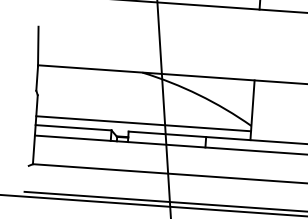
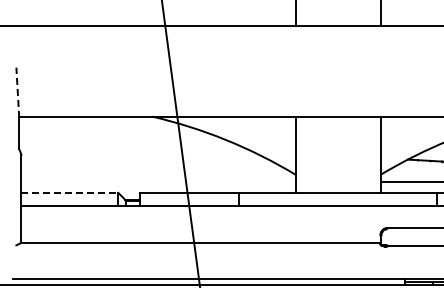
line: (38, 46) -> (17, 92), solid -> dashed
line: (143, 123) -> (158, 181), removed
line: (74, 127) -> (70, 192), solid -> dashed

